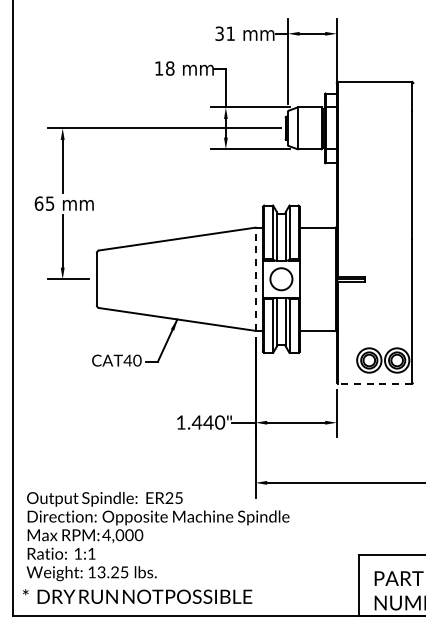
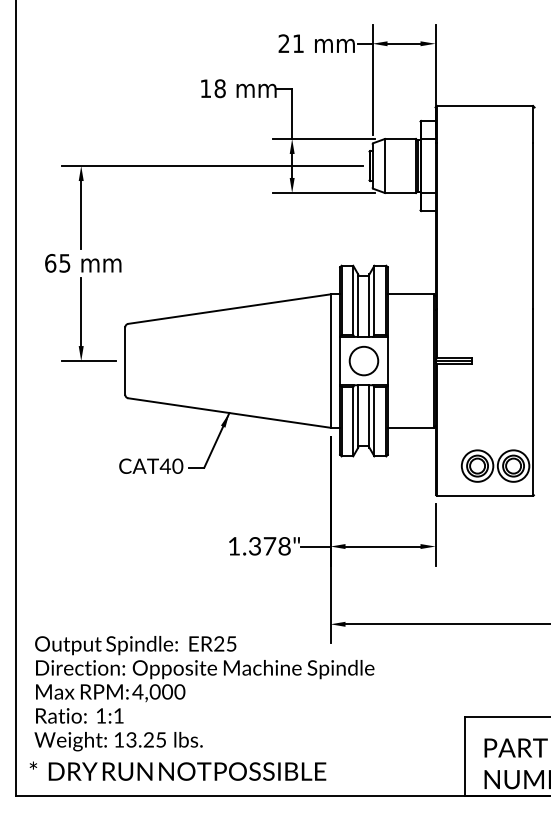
text: (219, 34) -> (283, 44), 31 -> 21
line: (255, 279) -> (330, 361), dashed -> solid
line: (374, 383) -> (484, 495), dashed -> solid
text: (208, 422) -> (269, 546), 1.440" -> 1.378"

